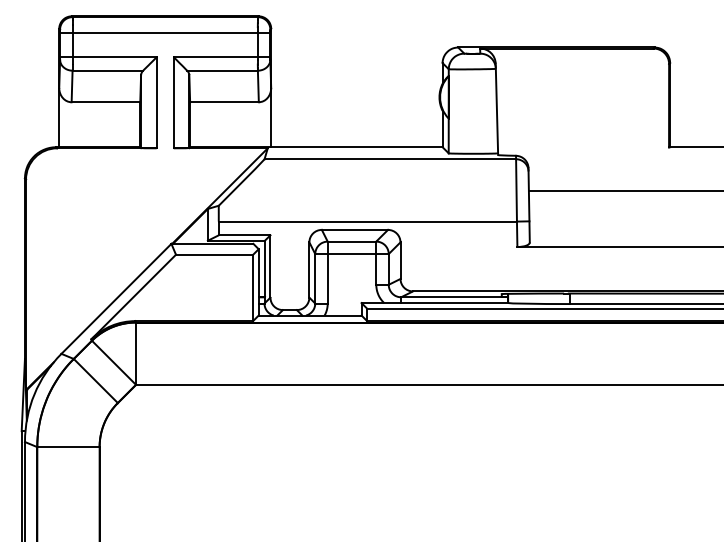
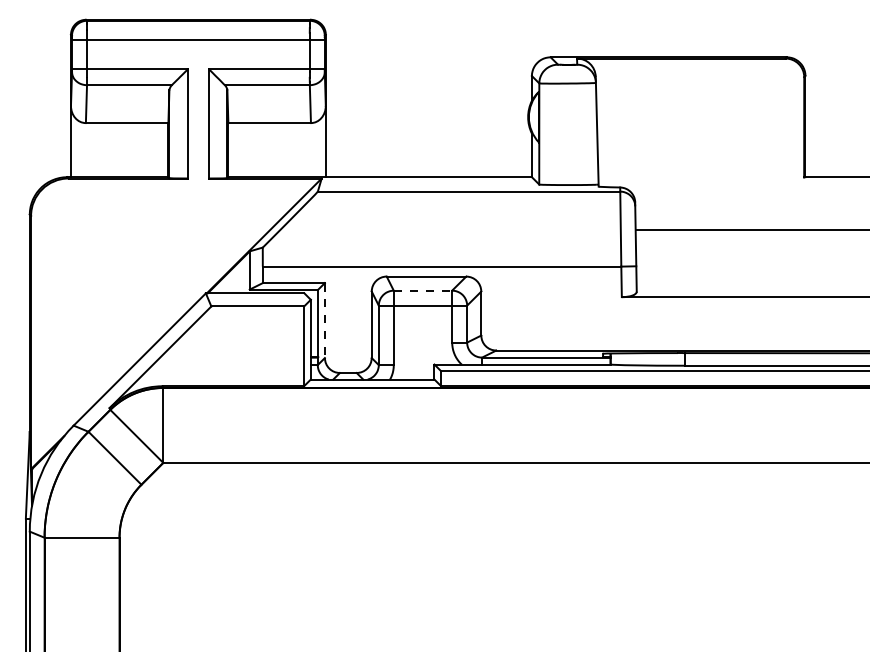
line: (352, 241) -> (423, 290), solid -> dashed
line: (270, 266) -> (324, 320), solid -> dashed

